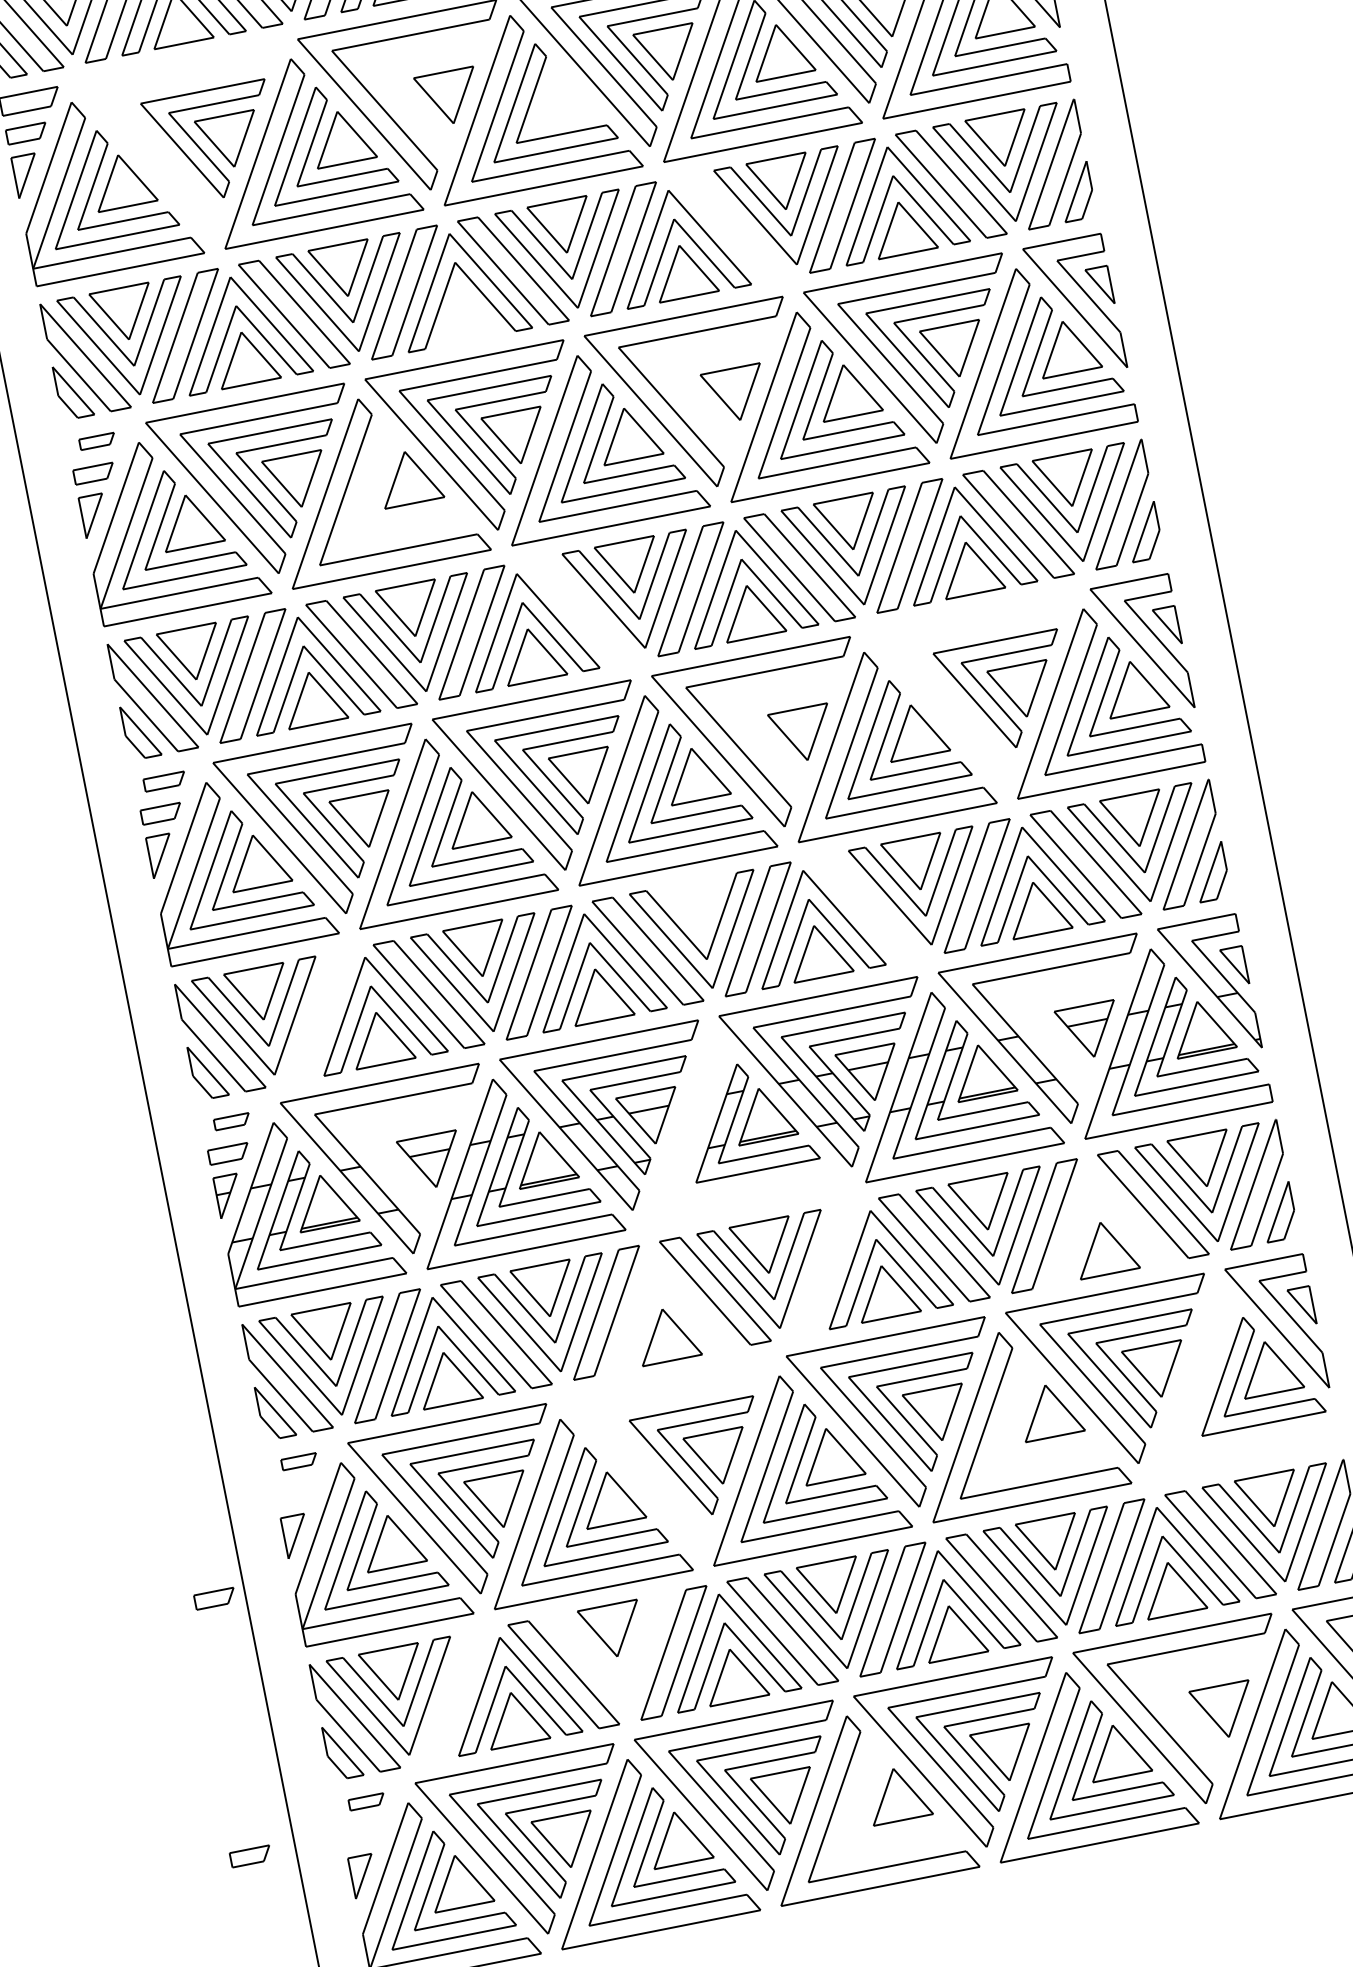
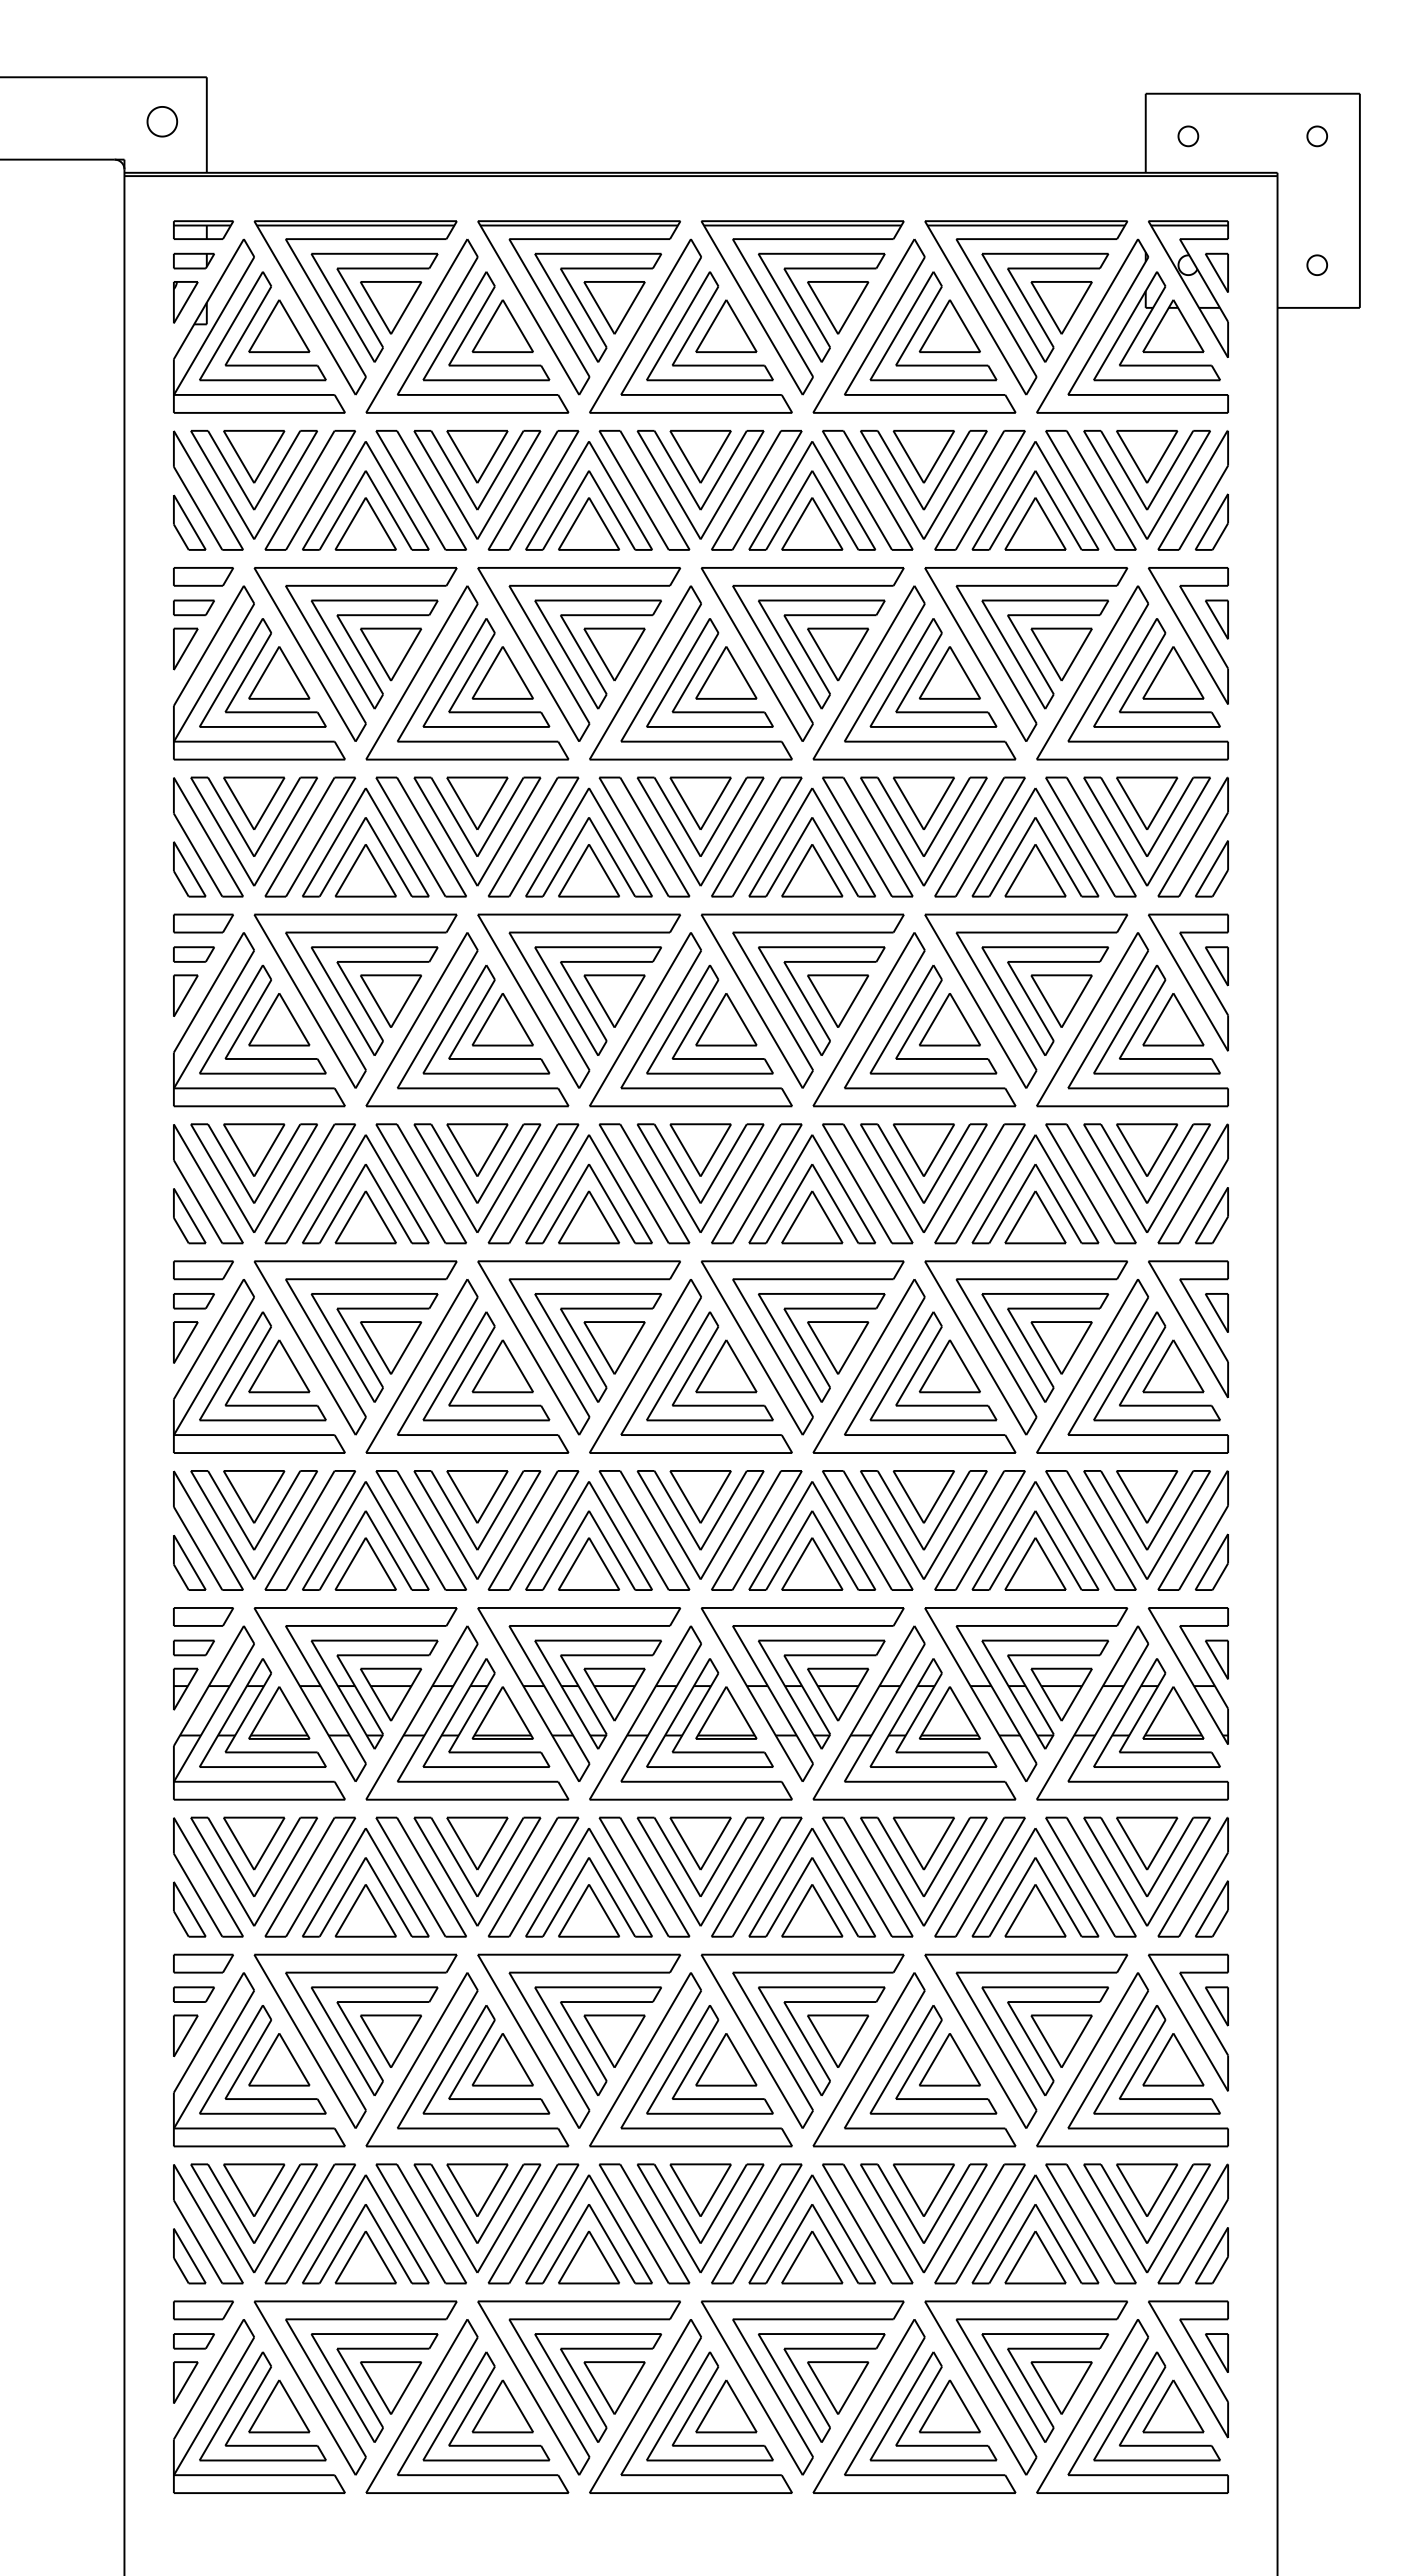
part: (561, 93) -> (726, 672), added
part: (424, 108) -> (588, 660), added
part: (174, 163) -> (333, 665), added
part: (732, 227) -> (867, 836), added
part: (464, 314) -> (588, 870), added
part: (710, 404) -> (811, 1006), added
part: (97, 441) -> (203, 923), size x1.67
part: (382, 476) -> (476, 1013), added
part: (580, 610) -> (644, 1183), added
part: (967, 713) -> (1004, 1359), added
part: (777, 745) -> (811, 1353), added
part: (164, 781) -> (203, 1270), size x1.43
part: (696, 906) -> (700, 1496), added
part: (866, 907) -> (867, 1530), added
part: (320, 1016) -> (310, 1530), added
part: (1064, 1042) -> (1035, 1700), added
part: (706, 1111) -> (670, 1699), added
part: (232, 1121) -> (203, 1616), size x1.67
part: (407, 1173) -> (365, 1701), added
part: (1089, 1215) -> (1026, 1875), added
part: (825, 1268) -> (756, 1876), added
part: (651, 1303) -> (579, 1876), added
part: (1210, 1370) -> (1114, 2051), added
part: (1024, 1408) -> (924, 2052), added
part: (299, 1461) -> (203, 1963), size x1.67
part: (665, 1481) -> (558, 2054), added
part: (214, 1598) -> (193, 1994), moved
part: (628, 1663) -> (486, 2225), added
part: (454, 1696) -> (309, 2223), added
part: (1200, 1723) -> (1036, 2395), added
part: (871, 1794) -> (699, 2401), added
part: (366, 1802) -> (203, 2310), size x1.67
part: (250, 1856) -> (193, 2341), moved

